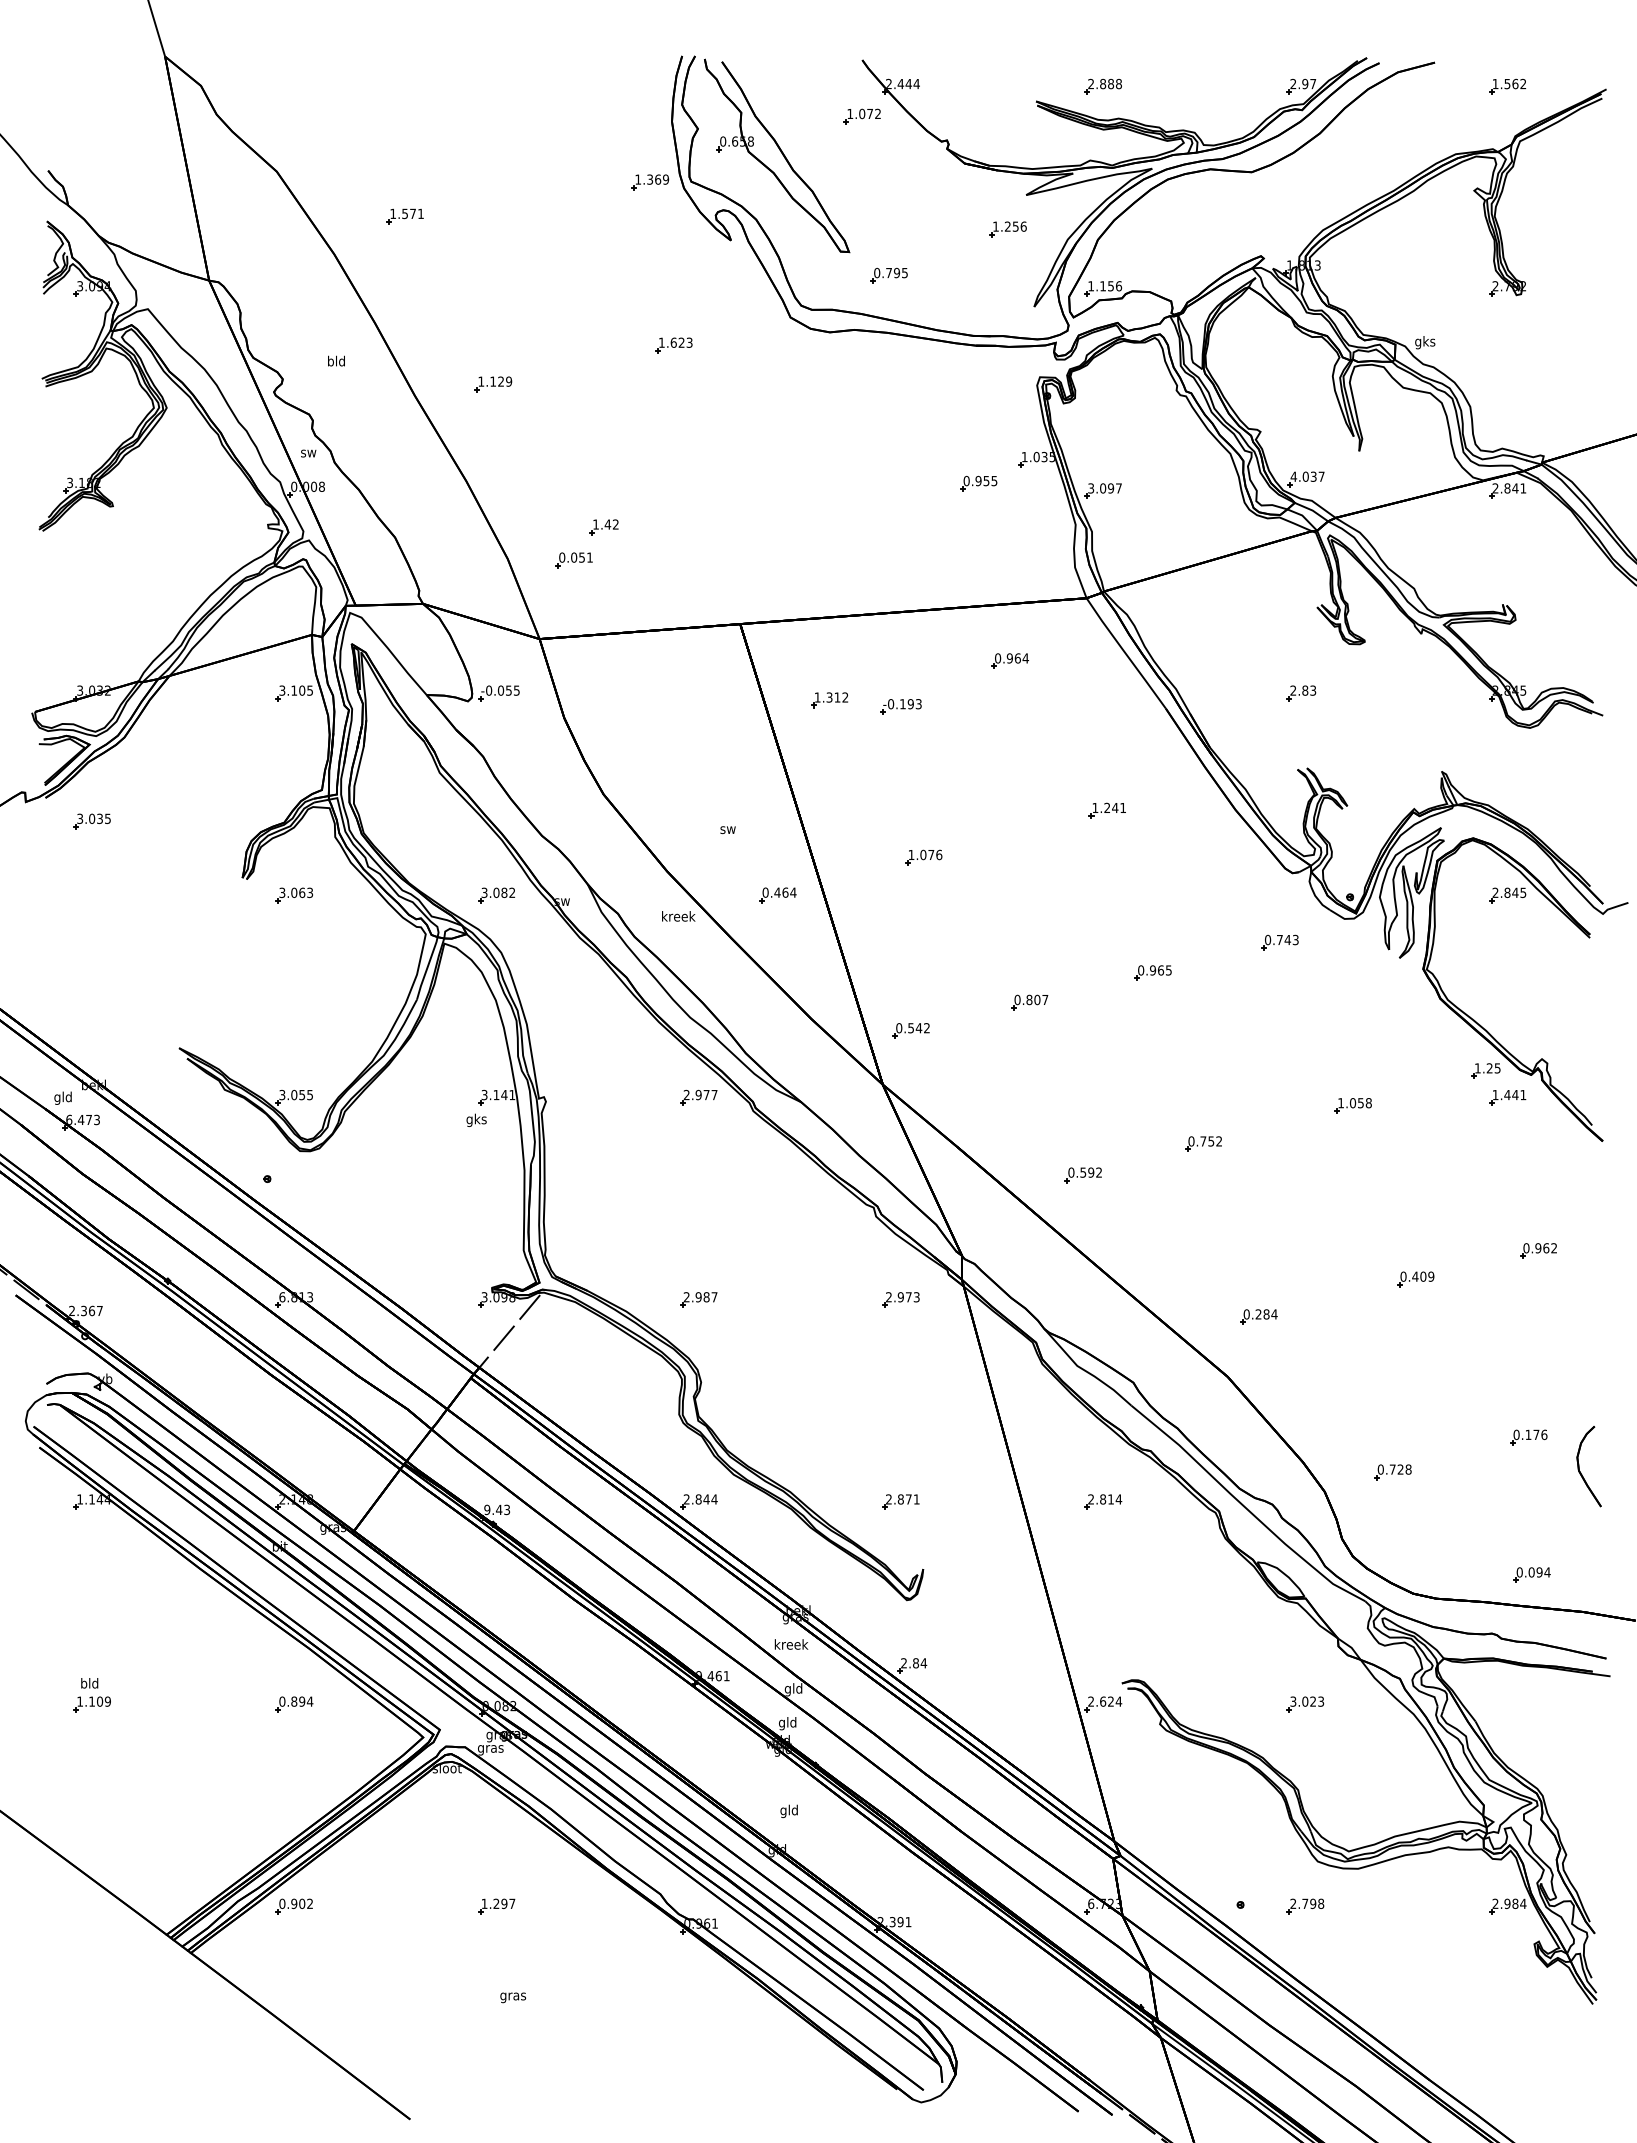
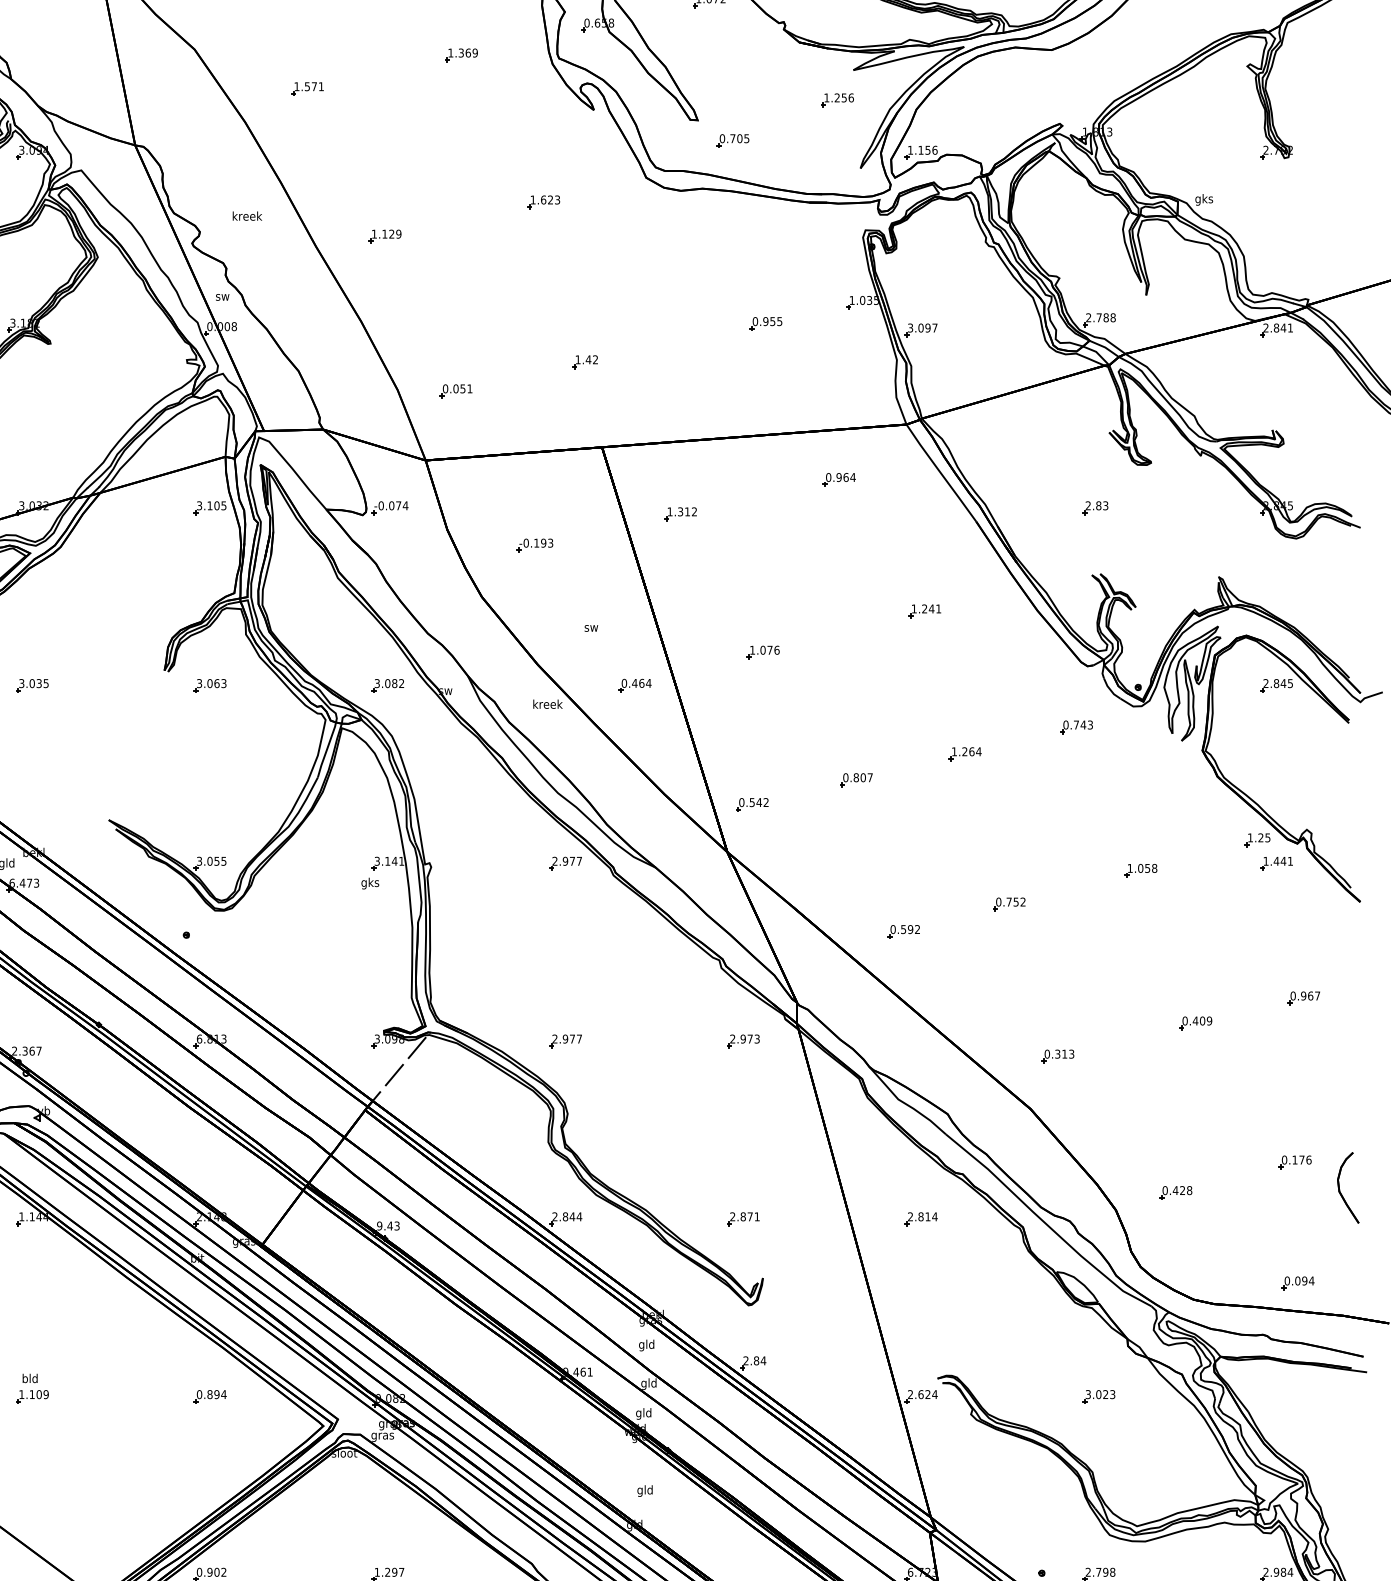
part: (650, 182) -> (461, 55), moved
text: (896, 273) -> (739, 139), 0.795 -> 0.705
text: (336, 360) -> (247, 215), bld -> kreek
text: (1307, 476) -> (1100, 317), 4.037 -> 2.788
part: (978, 483) -> (765, 323), moved
part: (603, 527) -> (584, 362), moved
text: (513, 690) -> (402, 505), -0.055 -> -0.074
part: (900, 706) -> (534, 545), moved
part: (91, 821) -> (31, 685), moved
text: (1155, 970) -> (967, 751), 0.965 -> 1.264
text: (1554, 1248) -> (1317, 996), 0.962 -> 0.967
text: (706, 1297) -> (572, 1039), 2.987 -> 2.977
text: (1266, 1314) -> (1064, 1054), 0.284 -> 0.313
text: (1392, 1469) -> (1175, 1190), 0.728 -> 0.428
text: (791, 1645) -> (647, 1345), kreek -> gld

